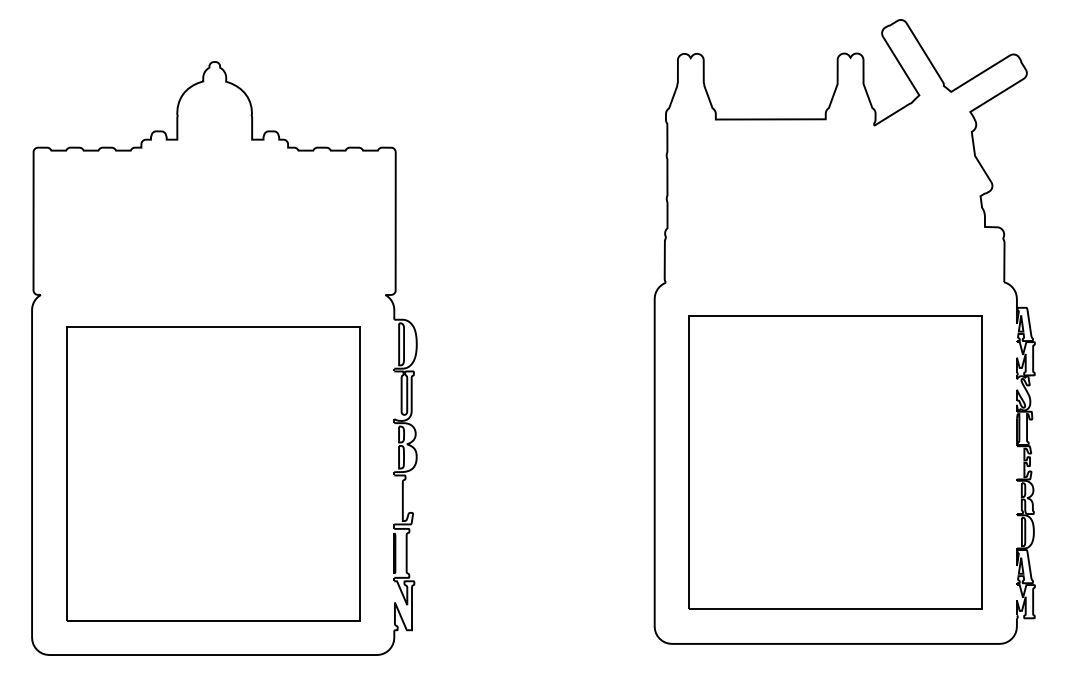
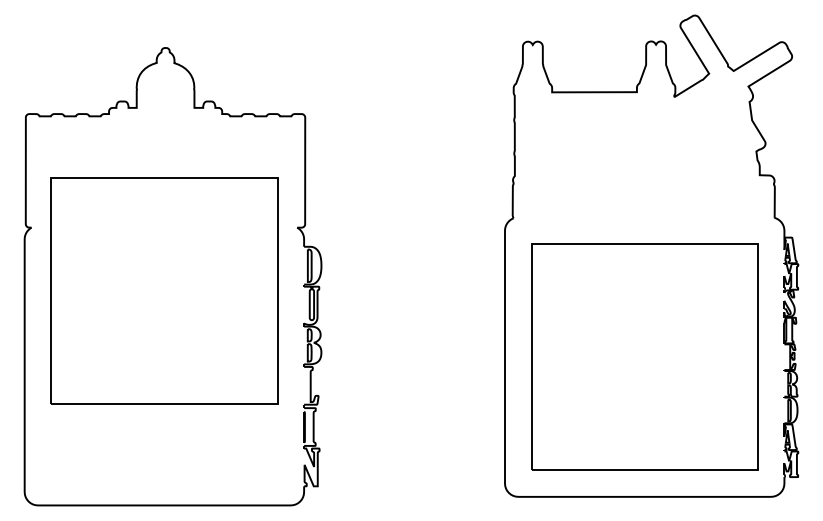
part: (213, 473) -> (164, 290), moved

